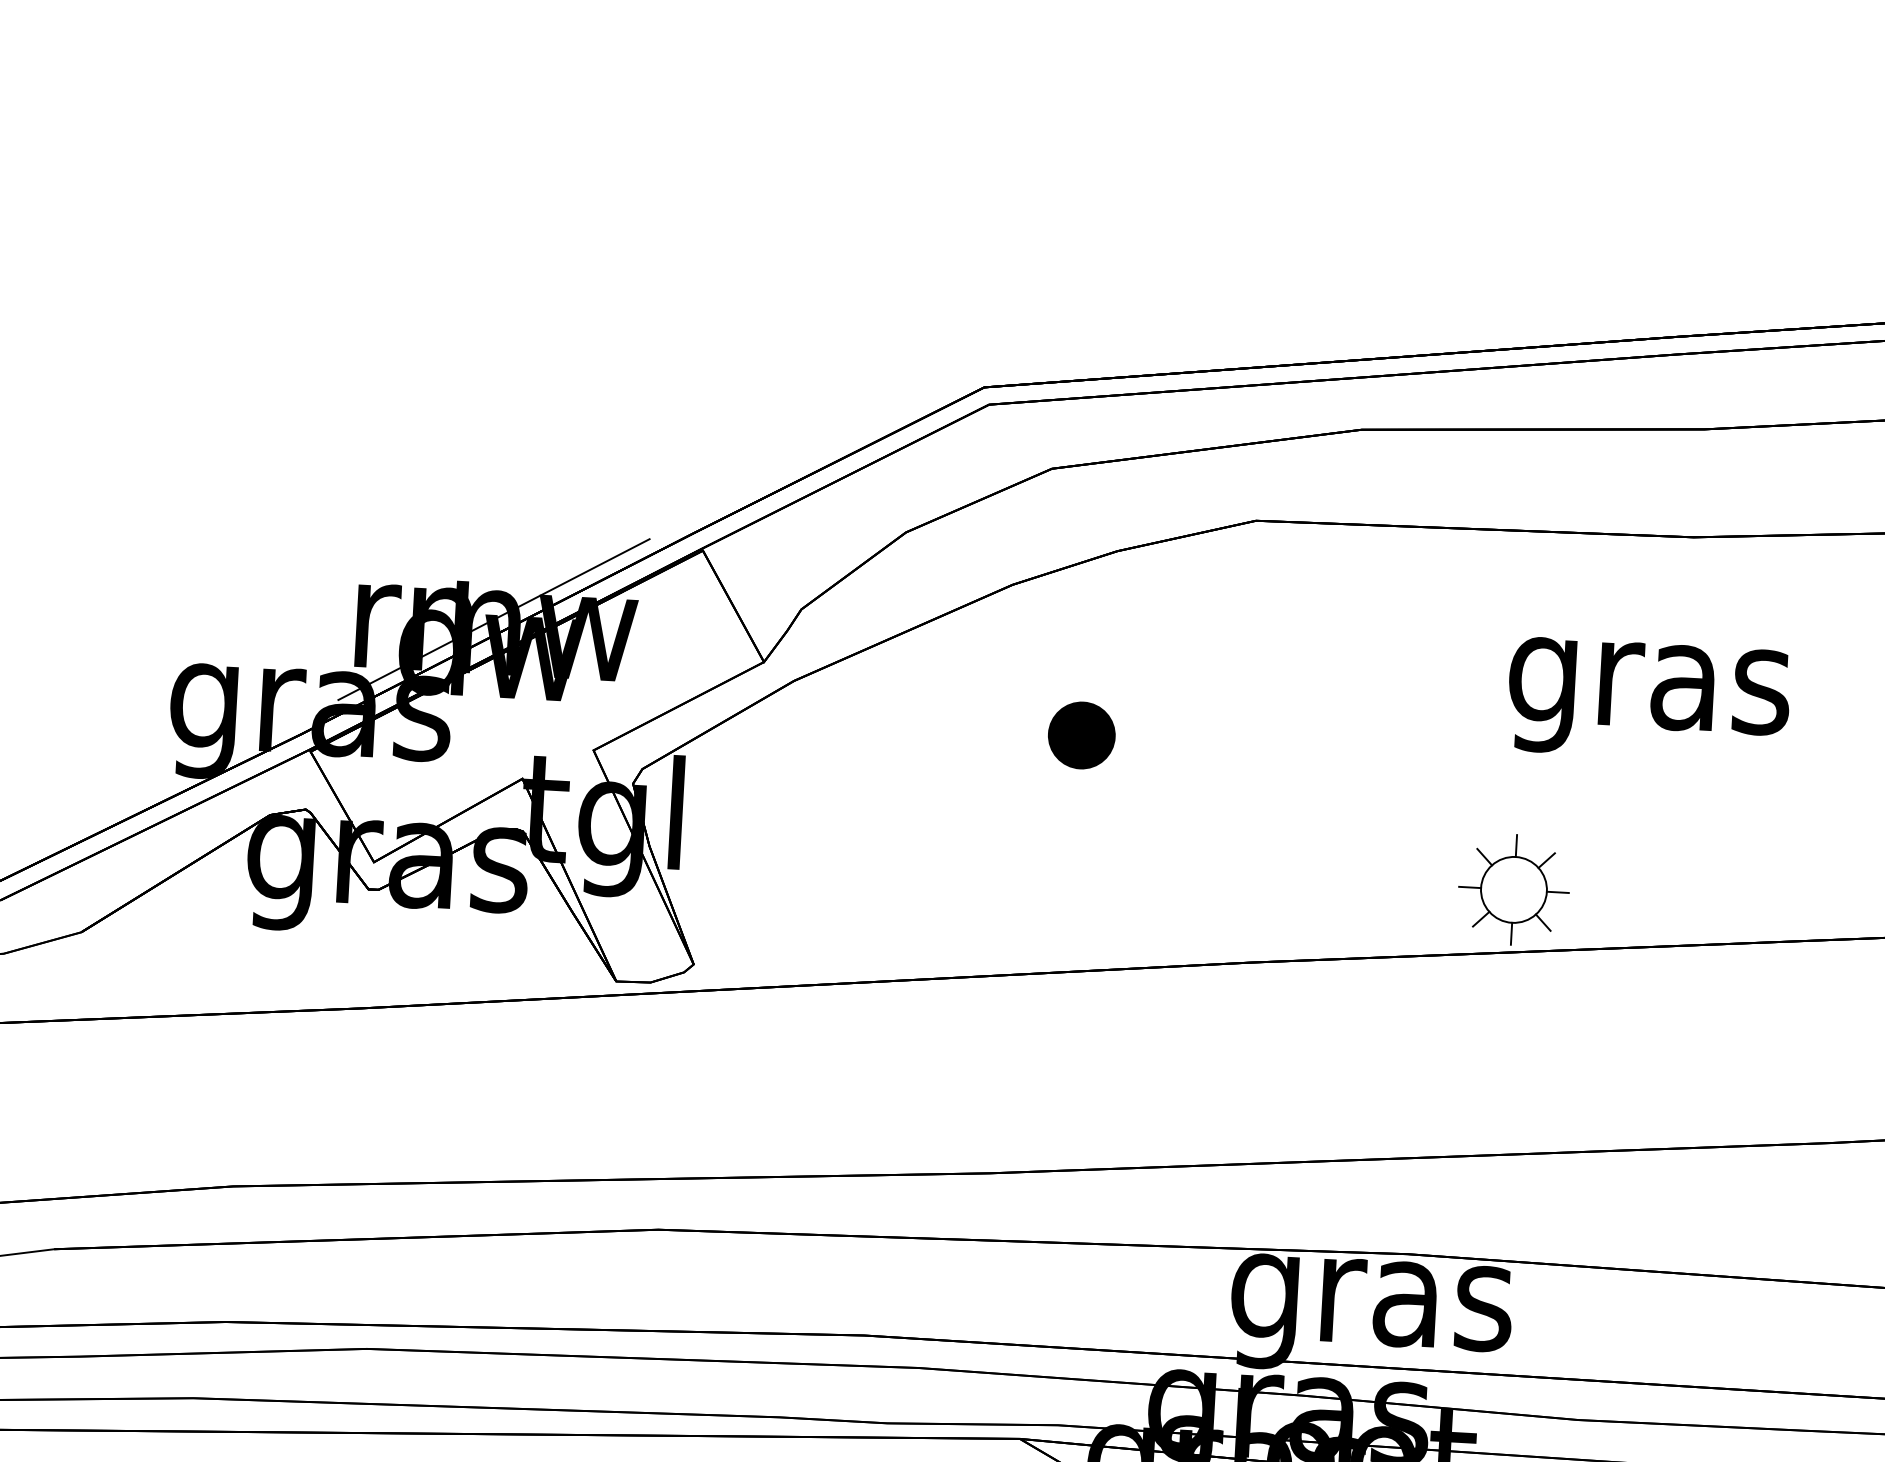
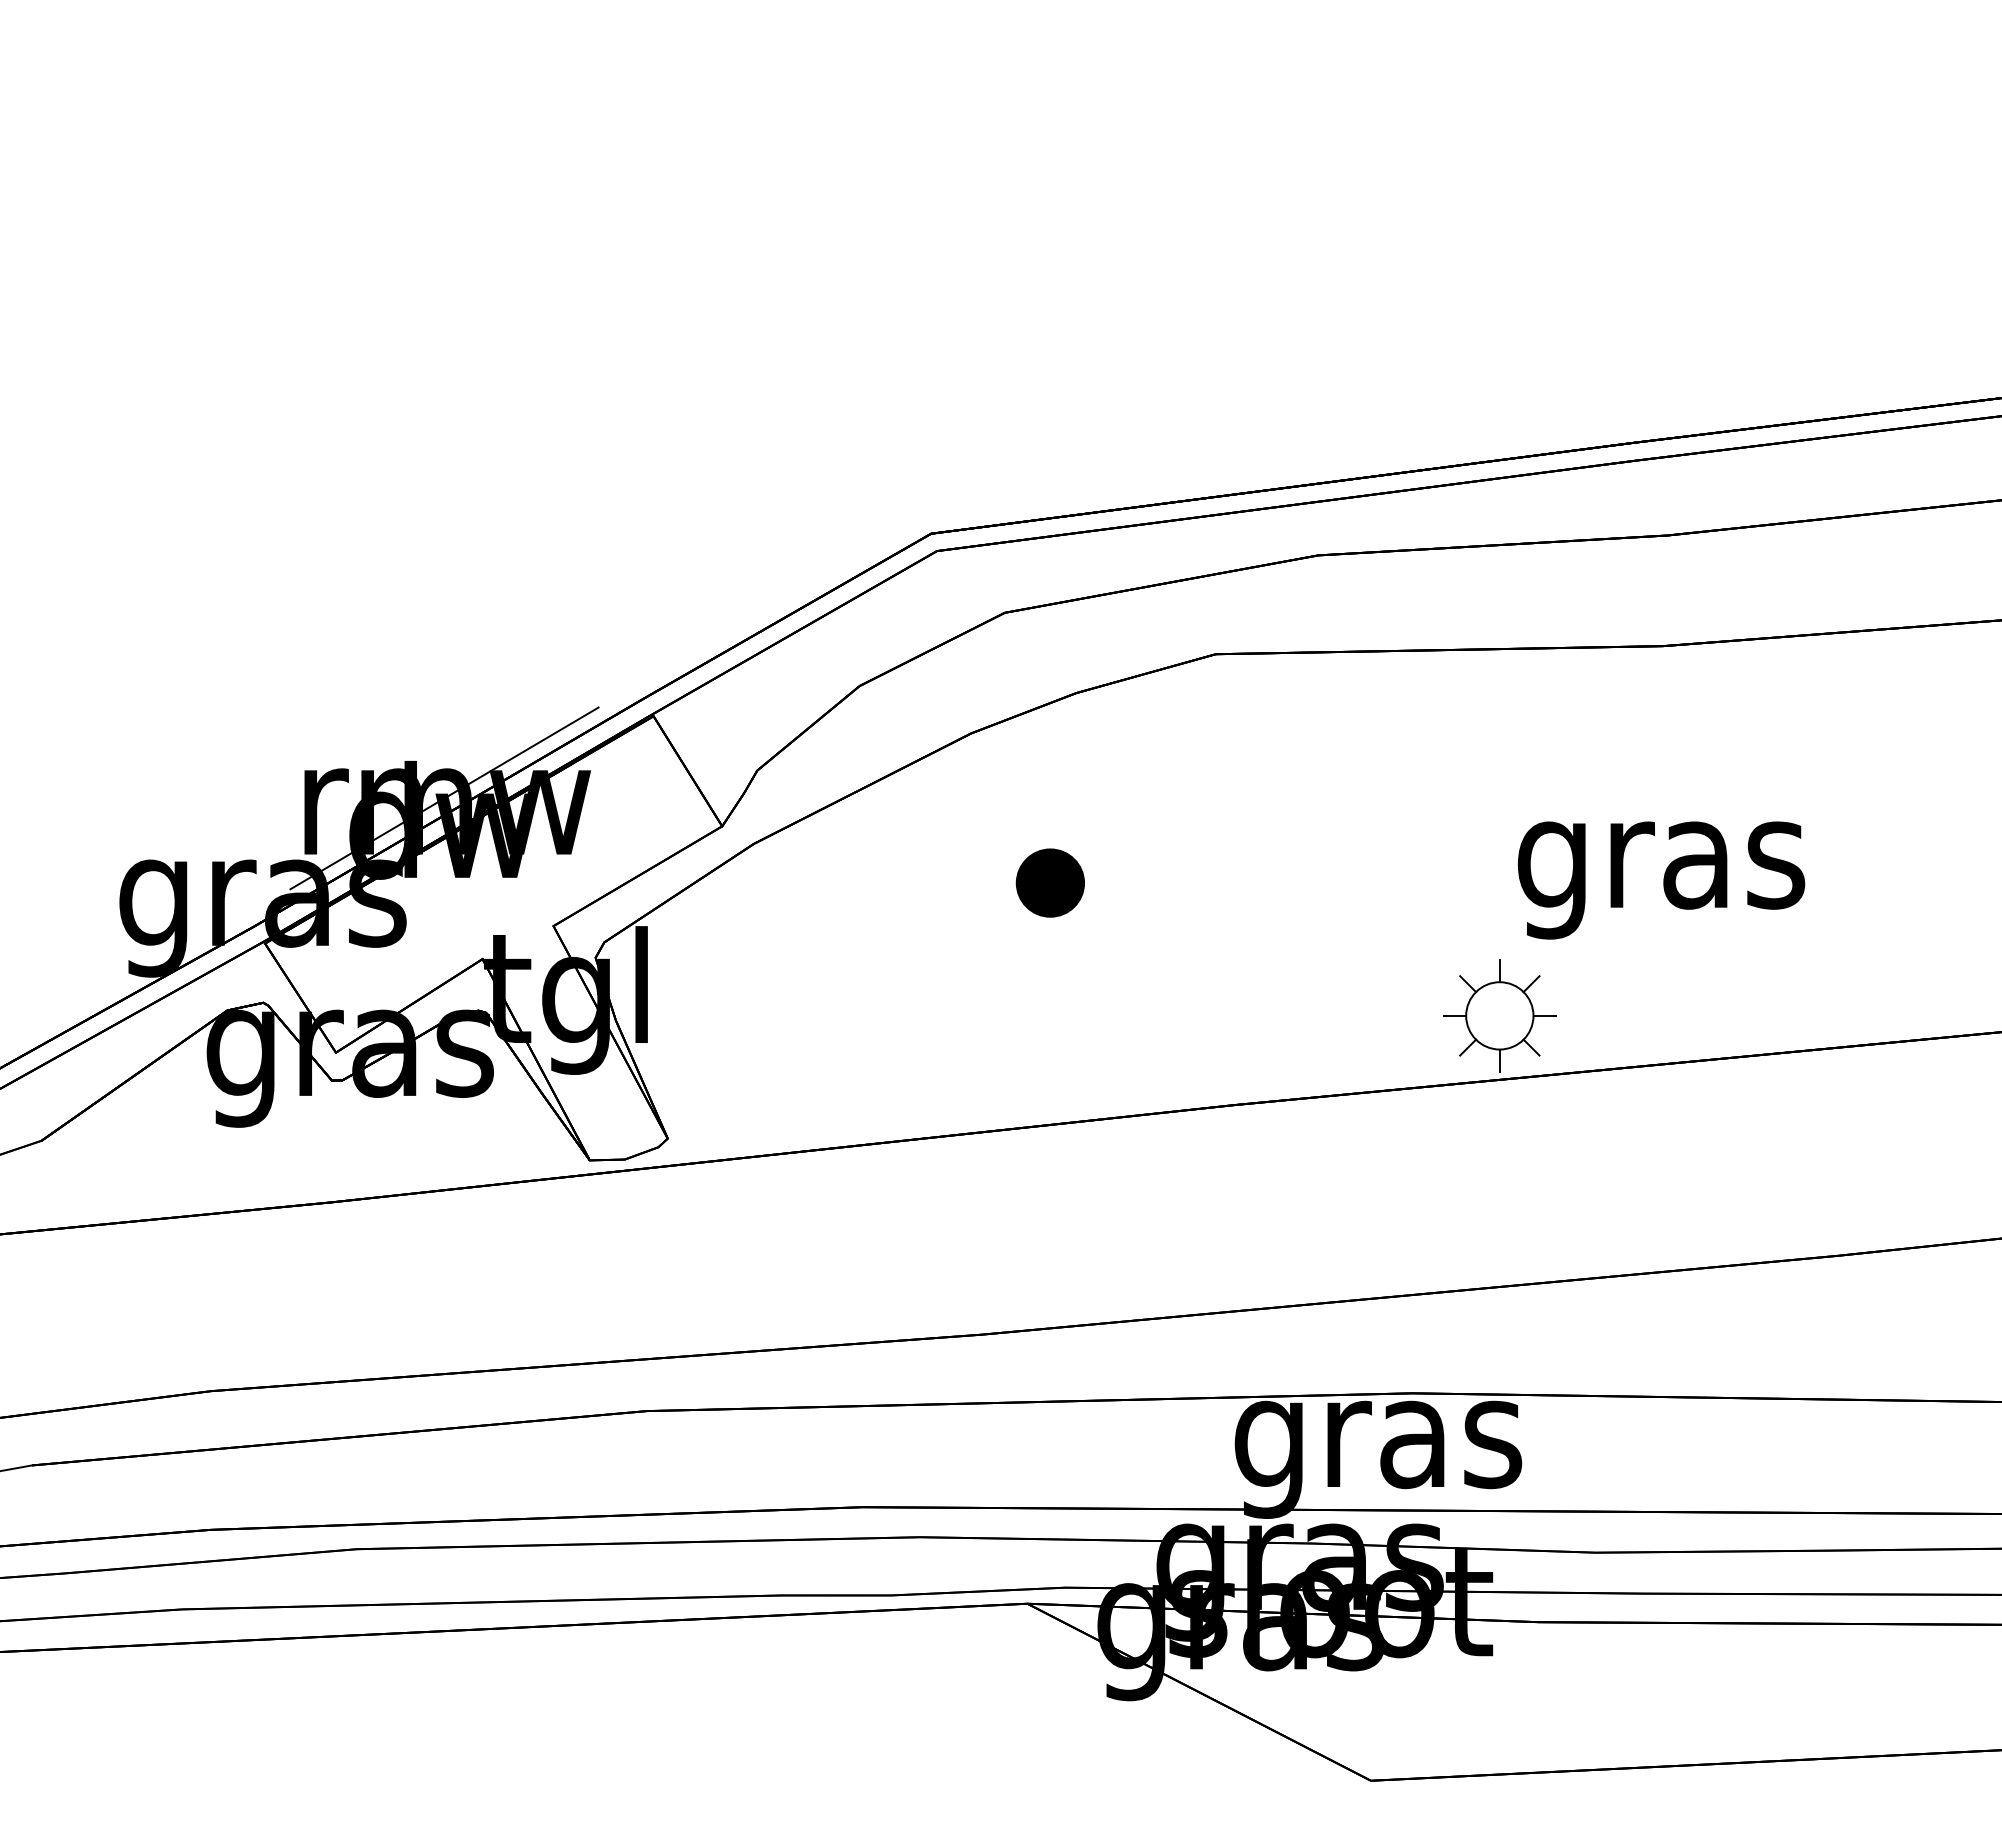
text: (1648, 700) -> (1661, 880), moved

